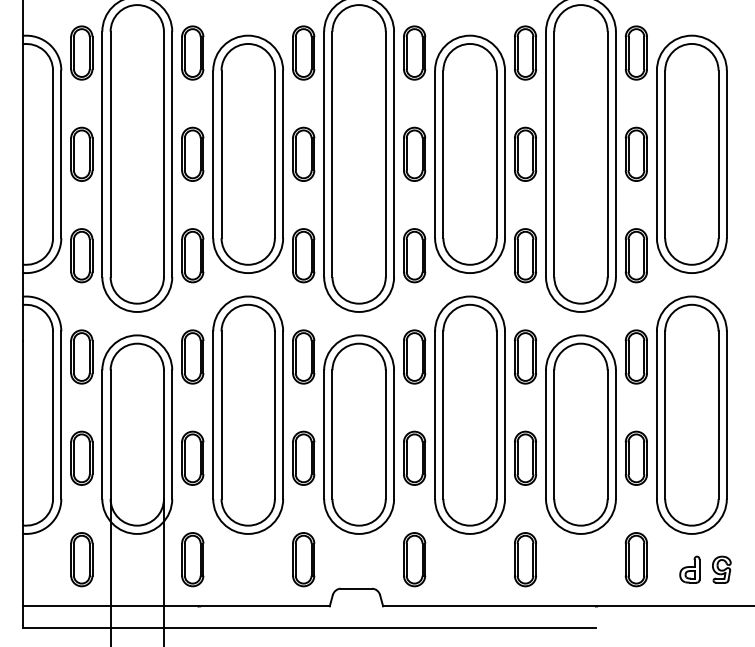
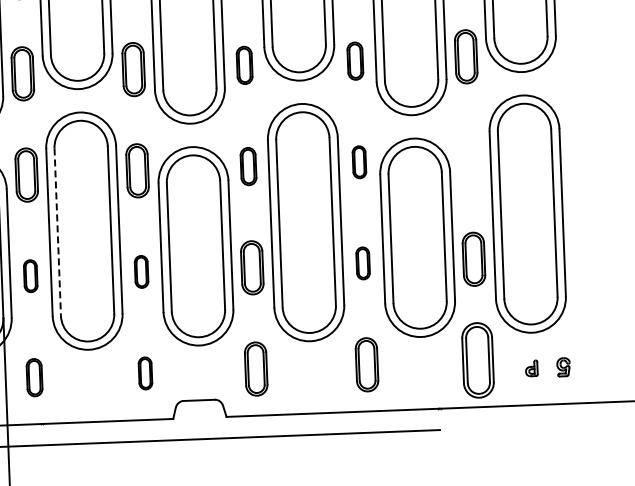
part: (414, 255) -> (244, 65), size x0.7
part: (525, 255) -> (355, 60), size x0.7
part: (414, 356) -> (248, 166), size x0.7
part: (525, 356) -> (359, 161), size x0.6
part: (635, 356) -> (469, 157), removed
line: (221, 415) -> (57, 232), solid -> dashed
part: (192, 457) -> (30, 275), size x0.6
part: (303, 457) -> (141, 271), size x0.6
part: (525, 457) -> (363, 262), size x0.6
part: (192, 559) -> (34, 377), size x0.7
part: (303, 559) -> (145, 373), size x0.6
part: (635, 559) -> (476, 360), size x1.4
part: (689, 569) -> (531, 368), size x0.6
part: (721, 569) -> (563, 367), size x0.7

